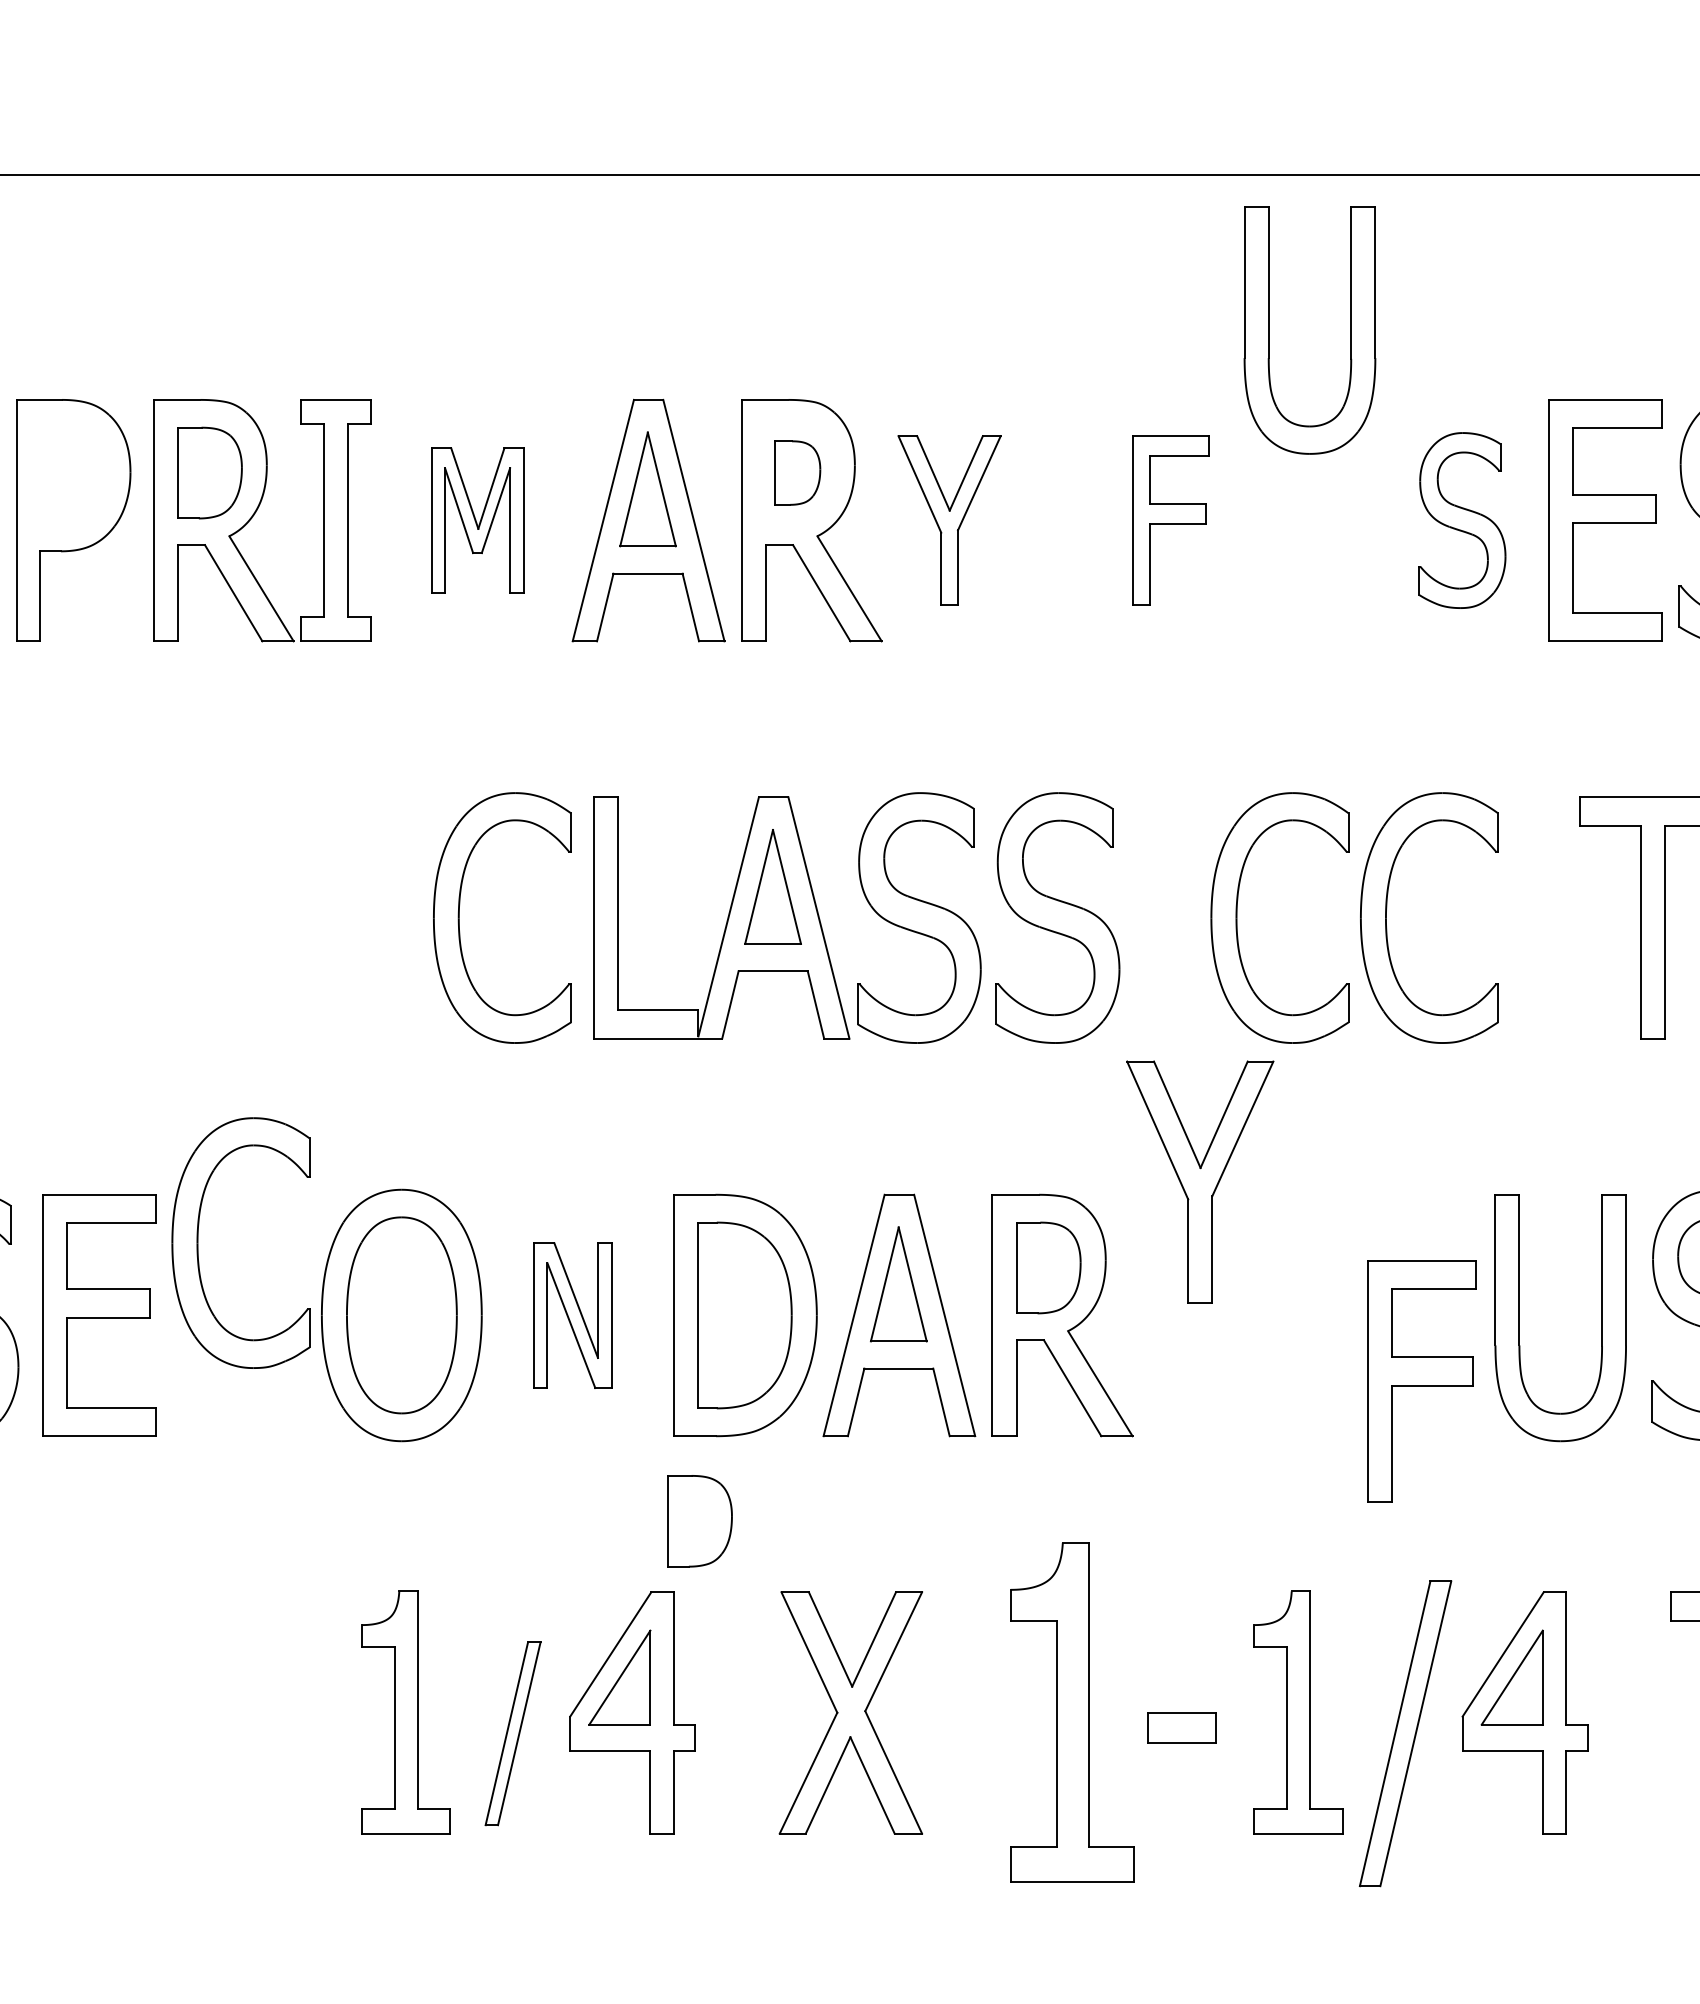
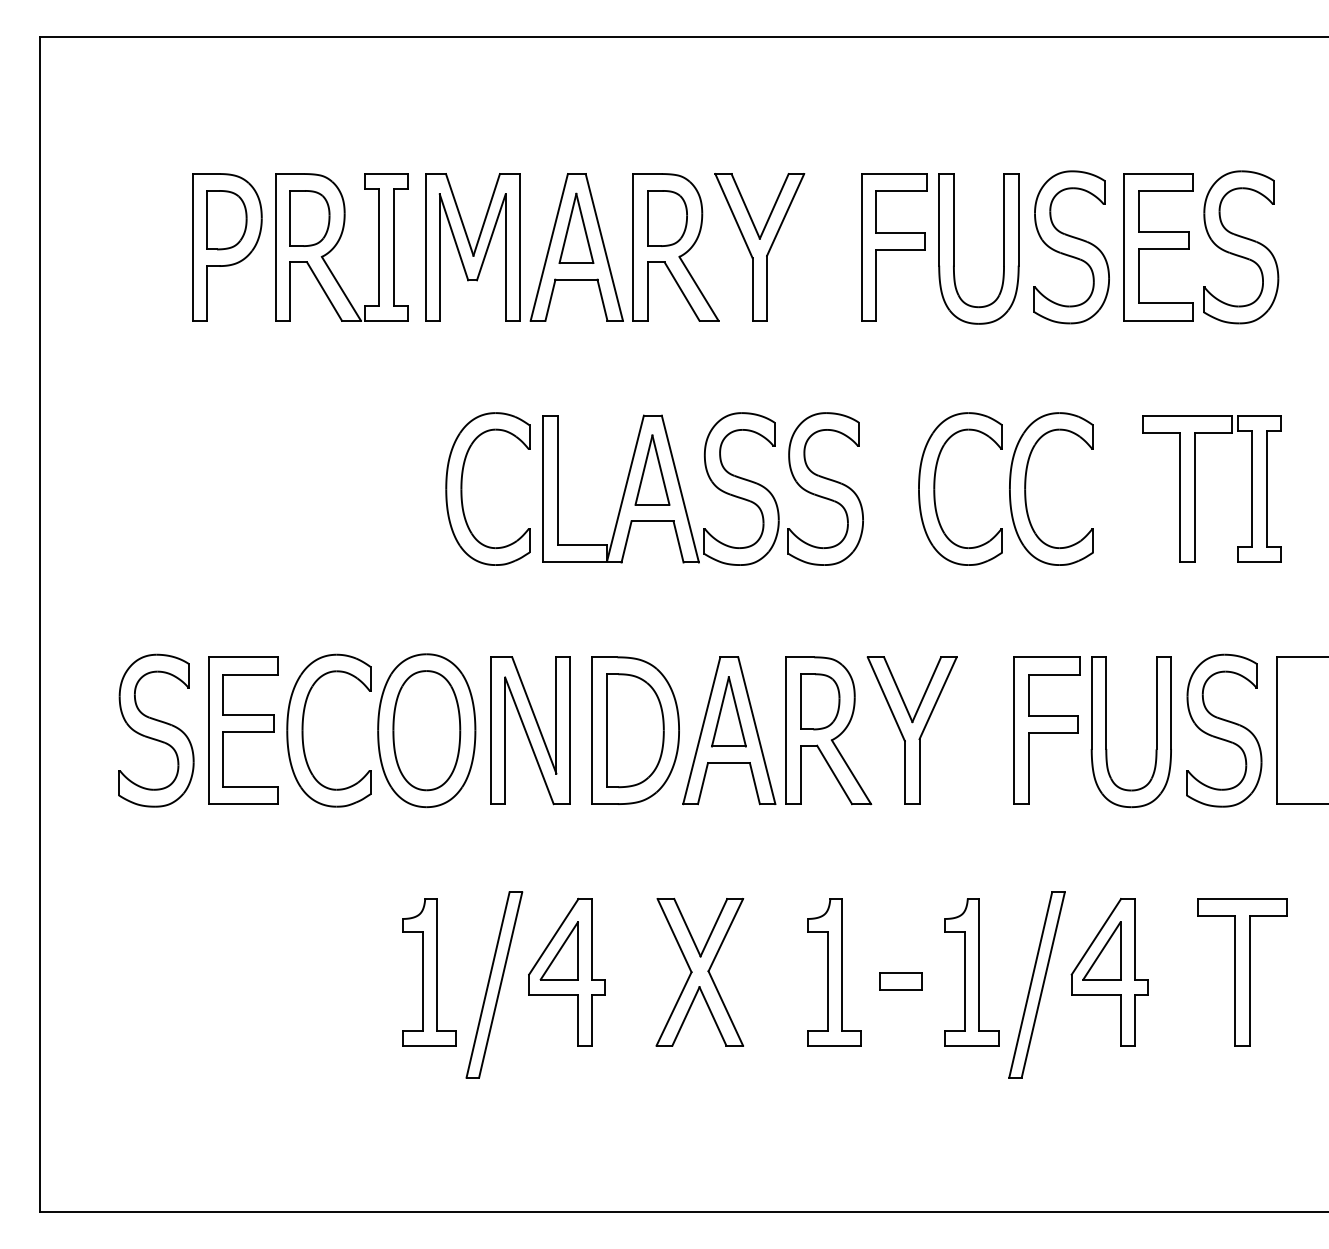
part: (1269, 329) -> (954, 248), moved
part: (797, 473) -> (667, 218), size x1.43
part: (72, 476) -> (226, 220), added
part: (477, 520) -> (472, 247), size x1.67
part: (949, 520) -> (759, 247), size x1.43
part: (1171, 520) -> (894, 247), size x1.43
part: (1462, 520) -> (1071, 247), size x1.43
part: (1199, 1181) -> (911, 730), moved
part: (199, 1242) -> (303, 730), moved
part: (572, 1315) -> (530, 730), size x1.67
part: (1421, 1380) -> (1046, 730), moved
part: (700, 1520) -> (608, 855), removed
part: (1072, 1713) -> (834, 972), size x0.71
part: (513, 1732) -> (494, 984), size x1.67

